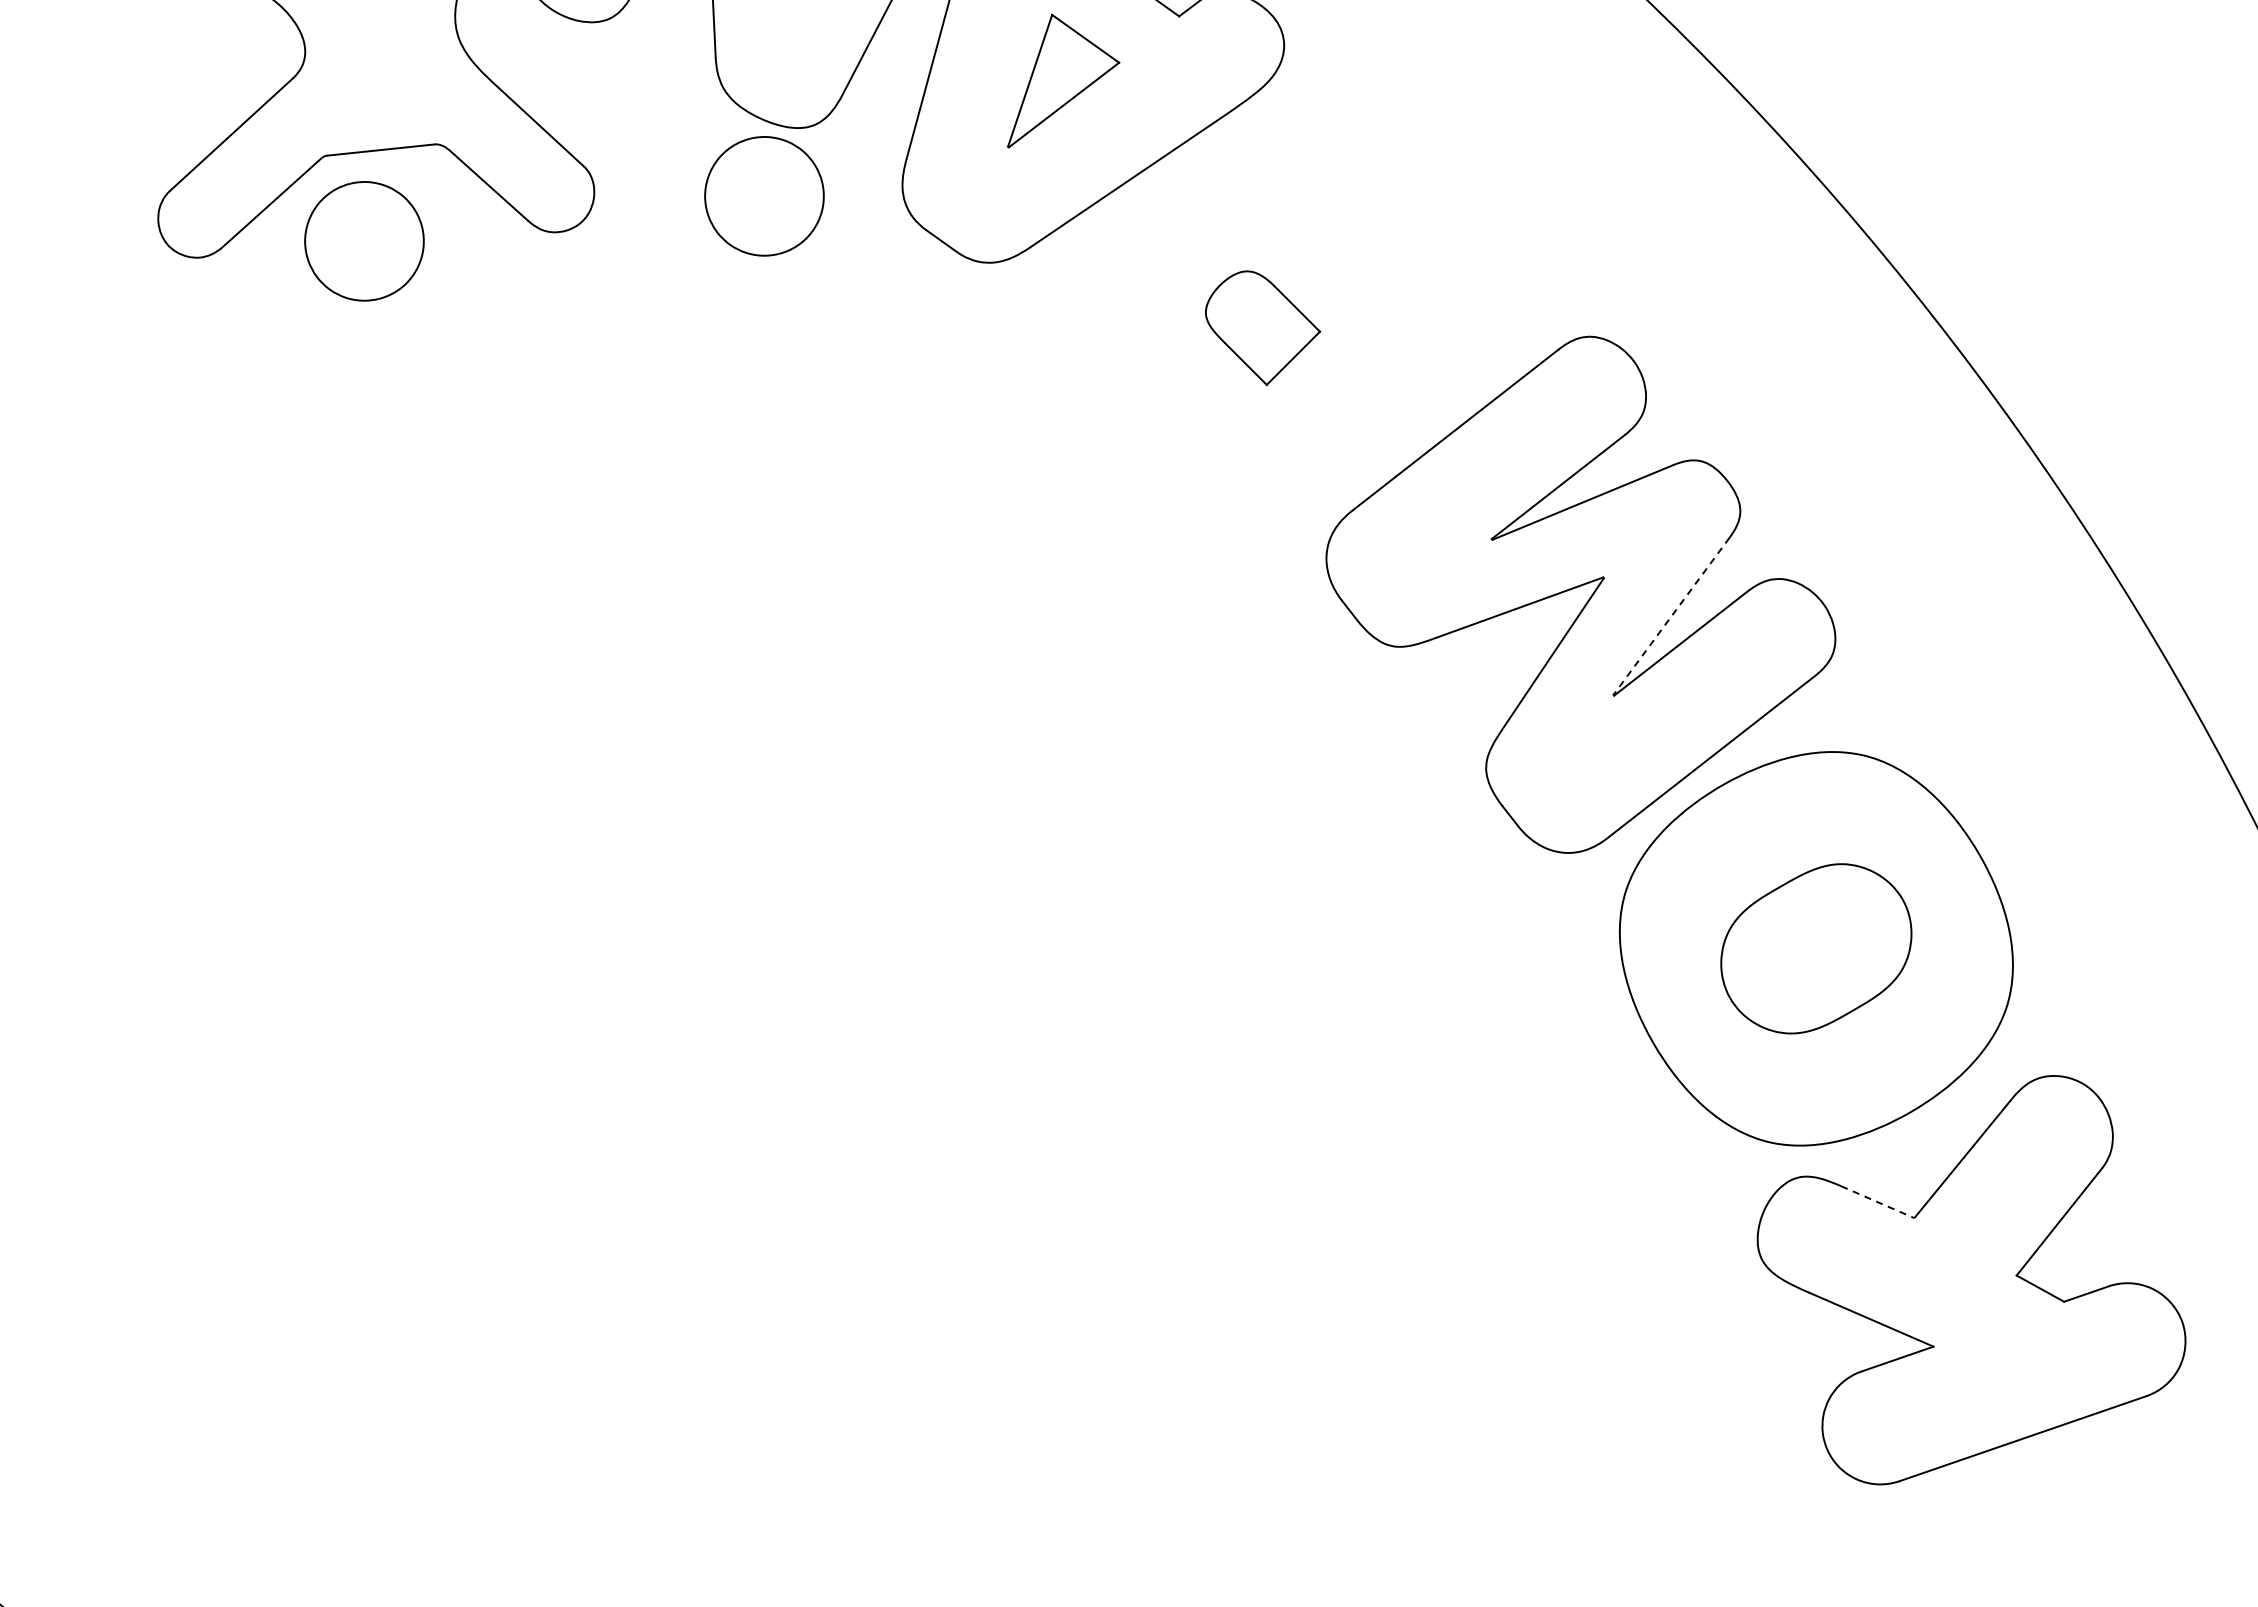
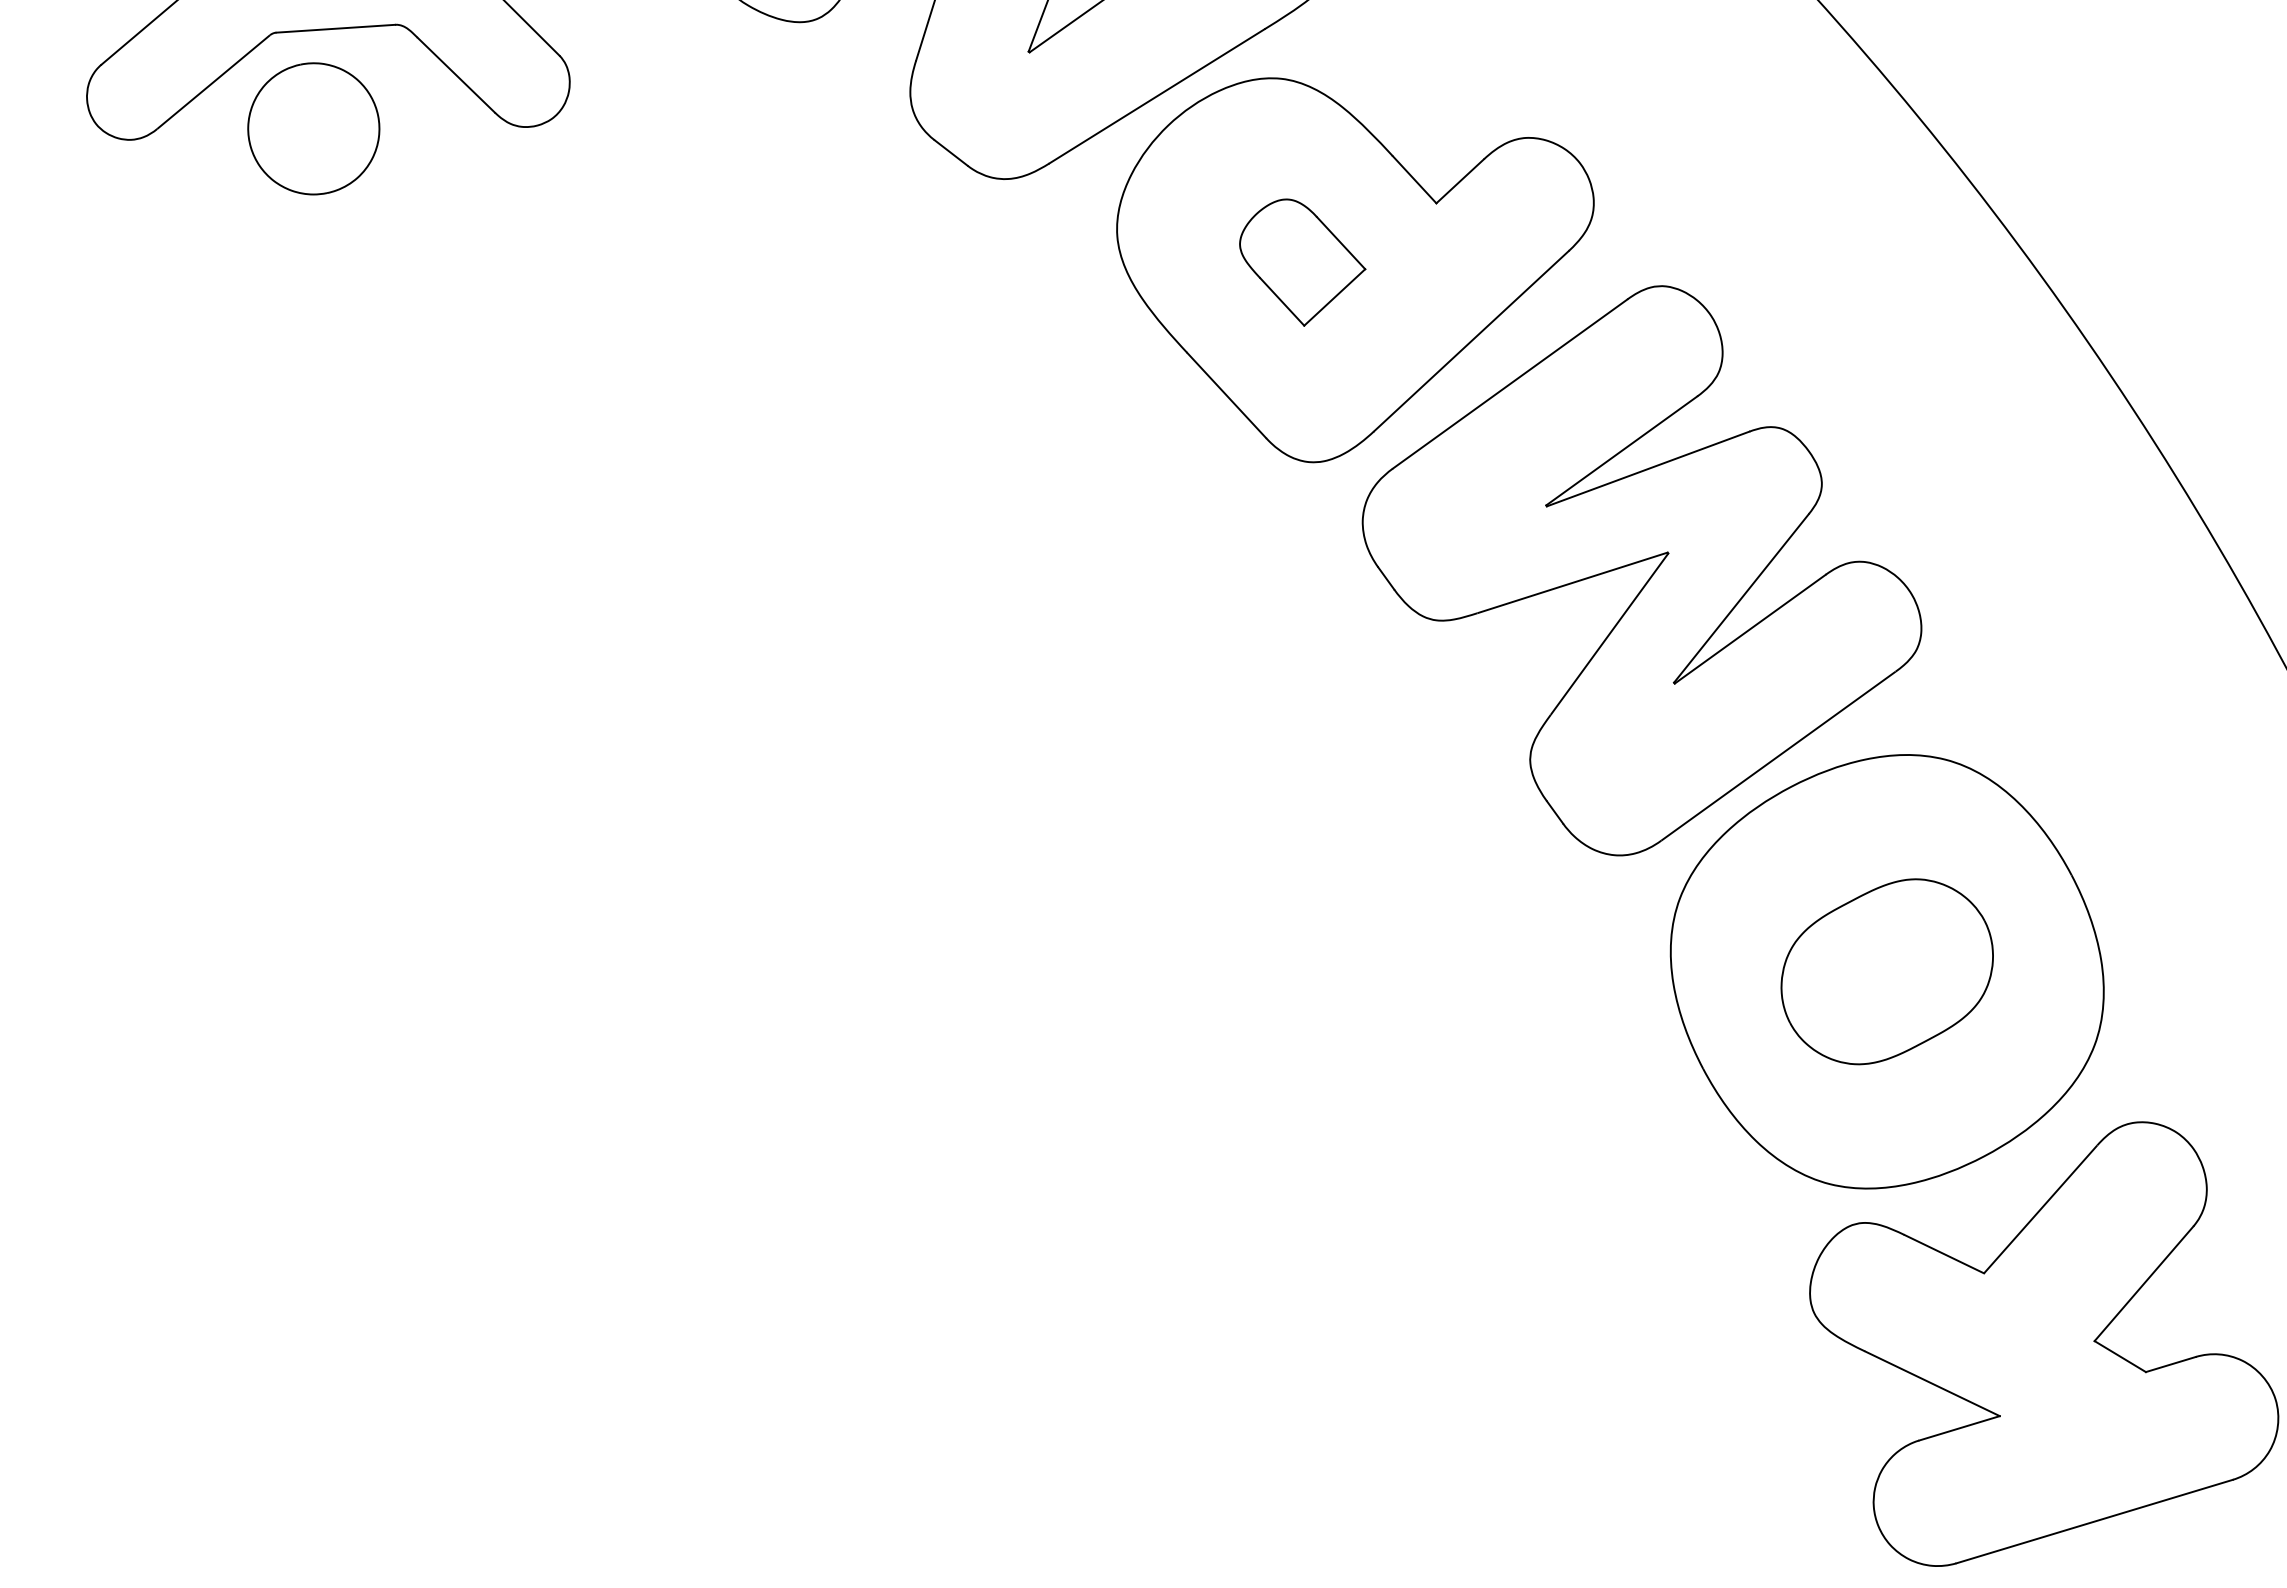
part: (764, 196) -> (757, 96), removed
part: (1309, 335) -> (1353, 272), added
line: (1671, 616) -> (1741, 598), dashed -> solid
line: (1877, 1202) -> (1944, 1254), dashed -> solid

